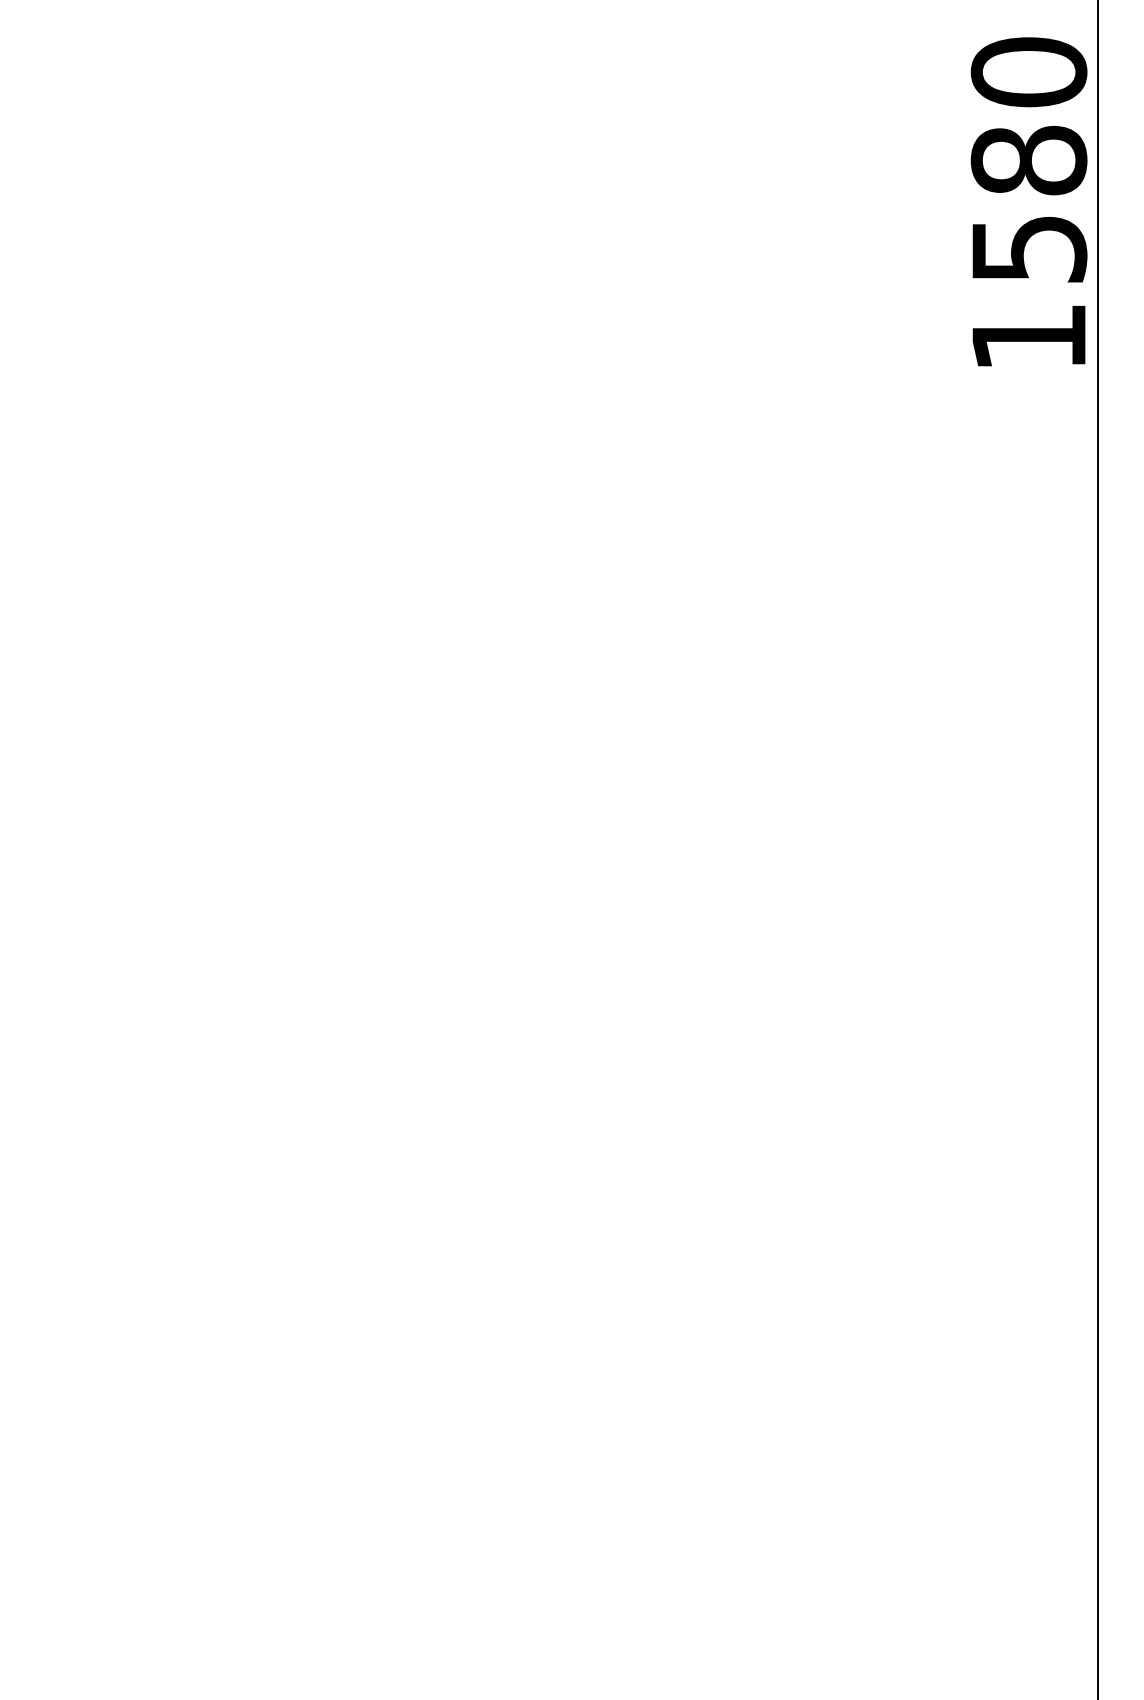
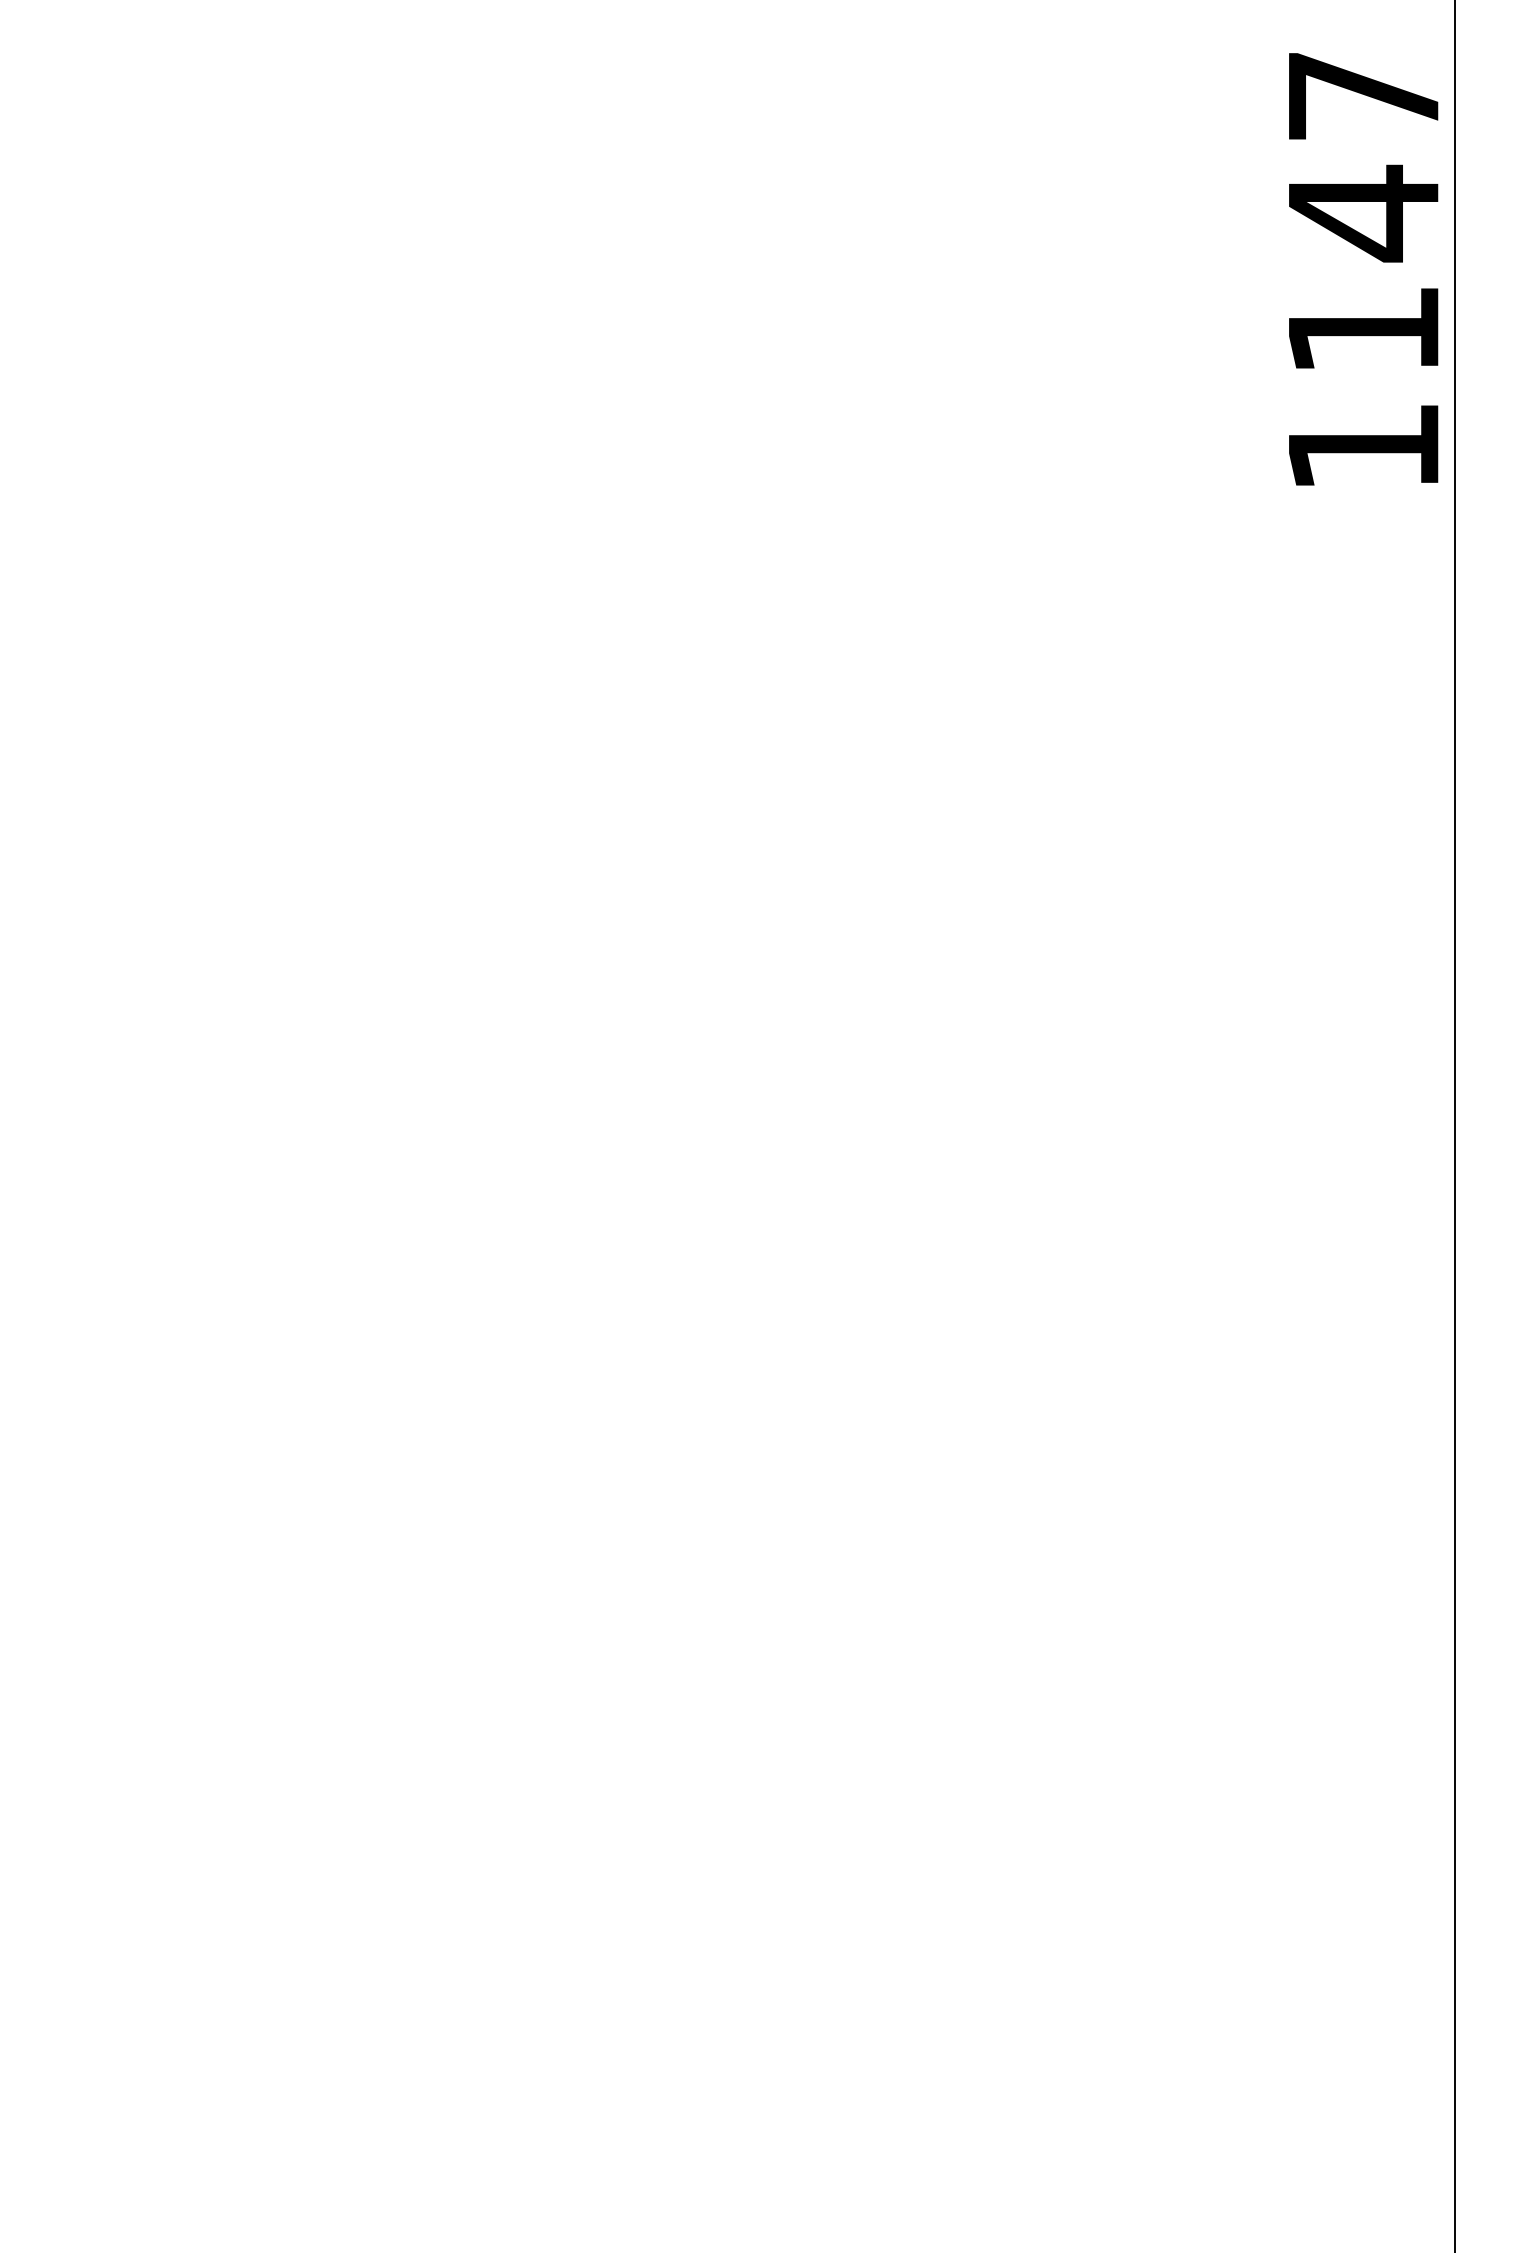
text: (1028, 159) -> (1363, 211), 1580 -> 1147

